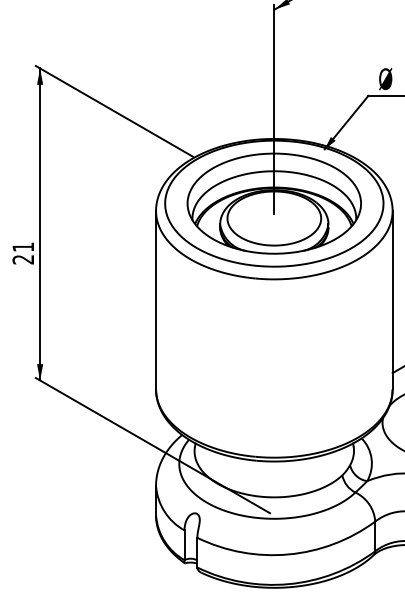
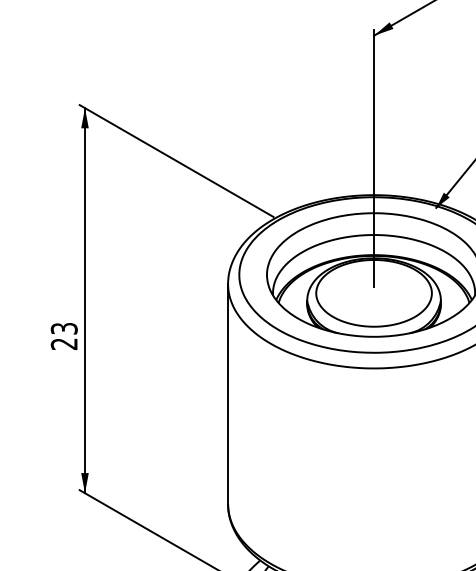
text: (23, 246) -> (64, 327), 21 -> 23

